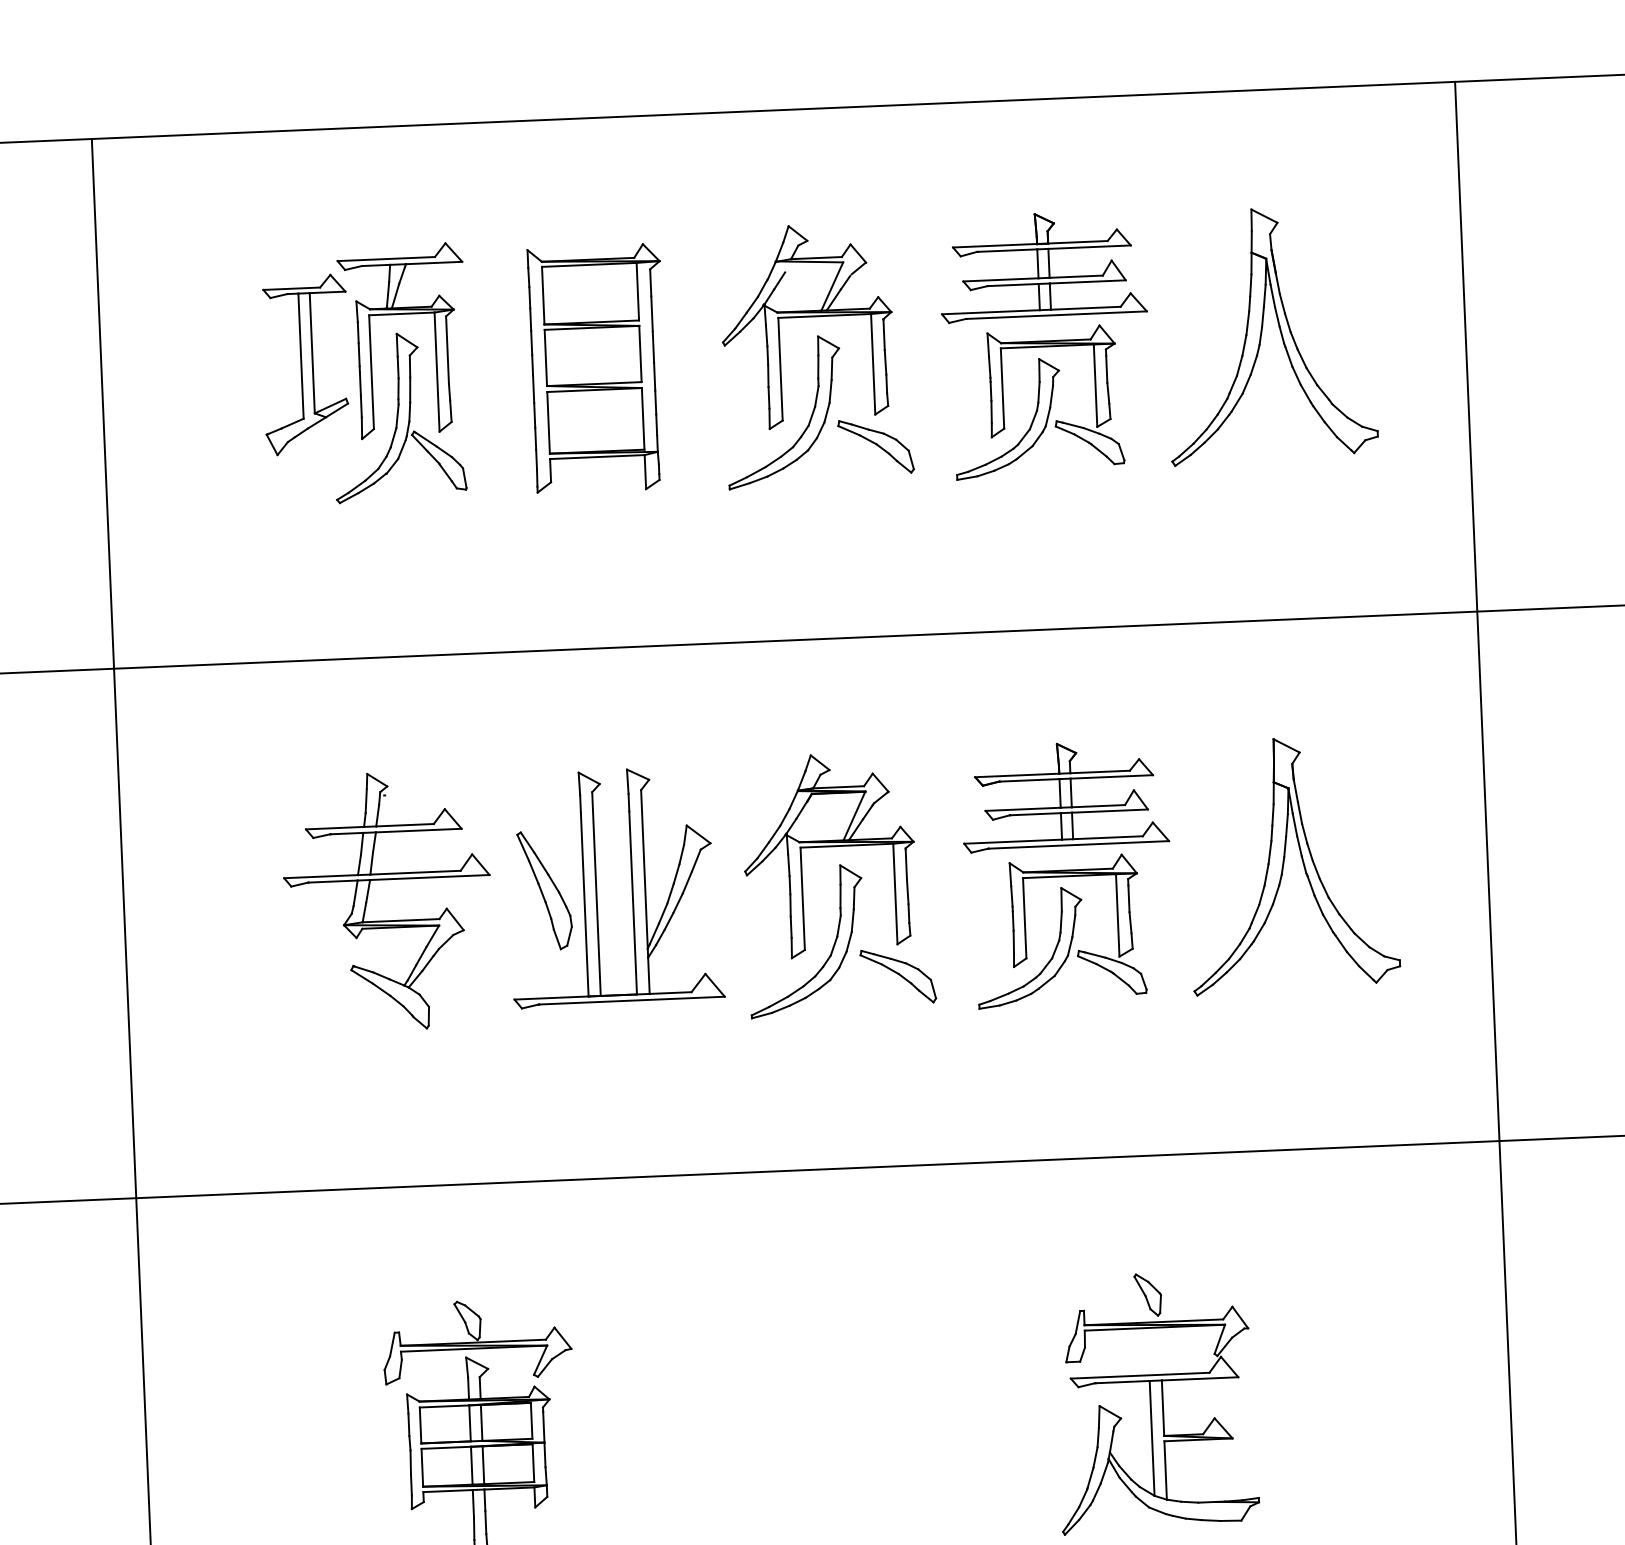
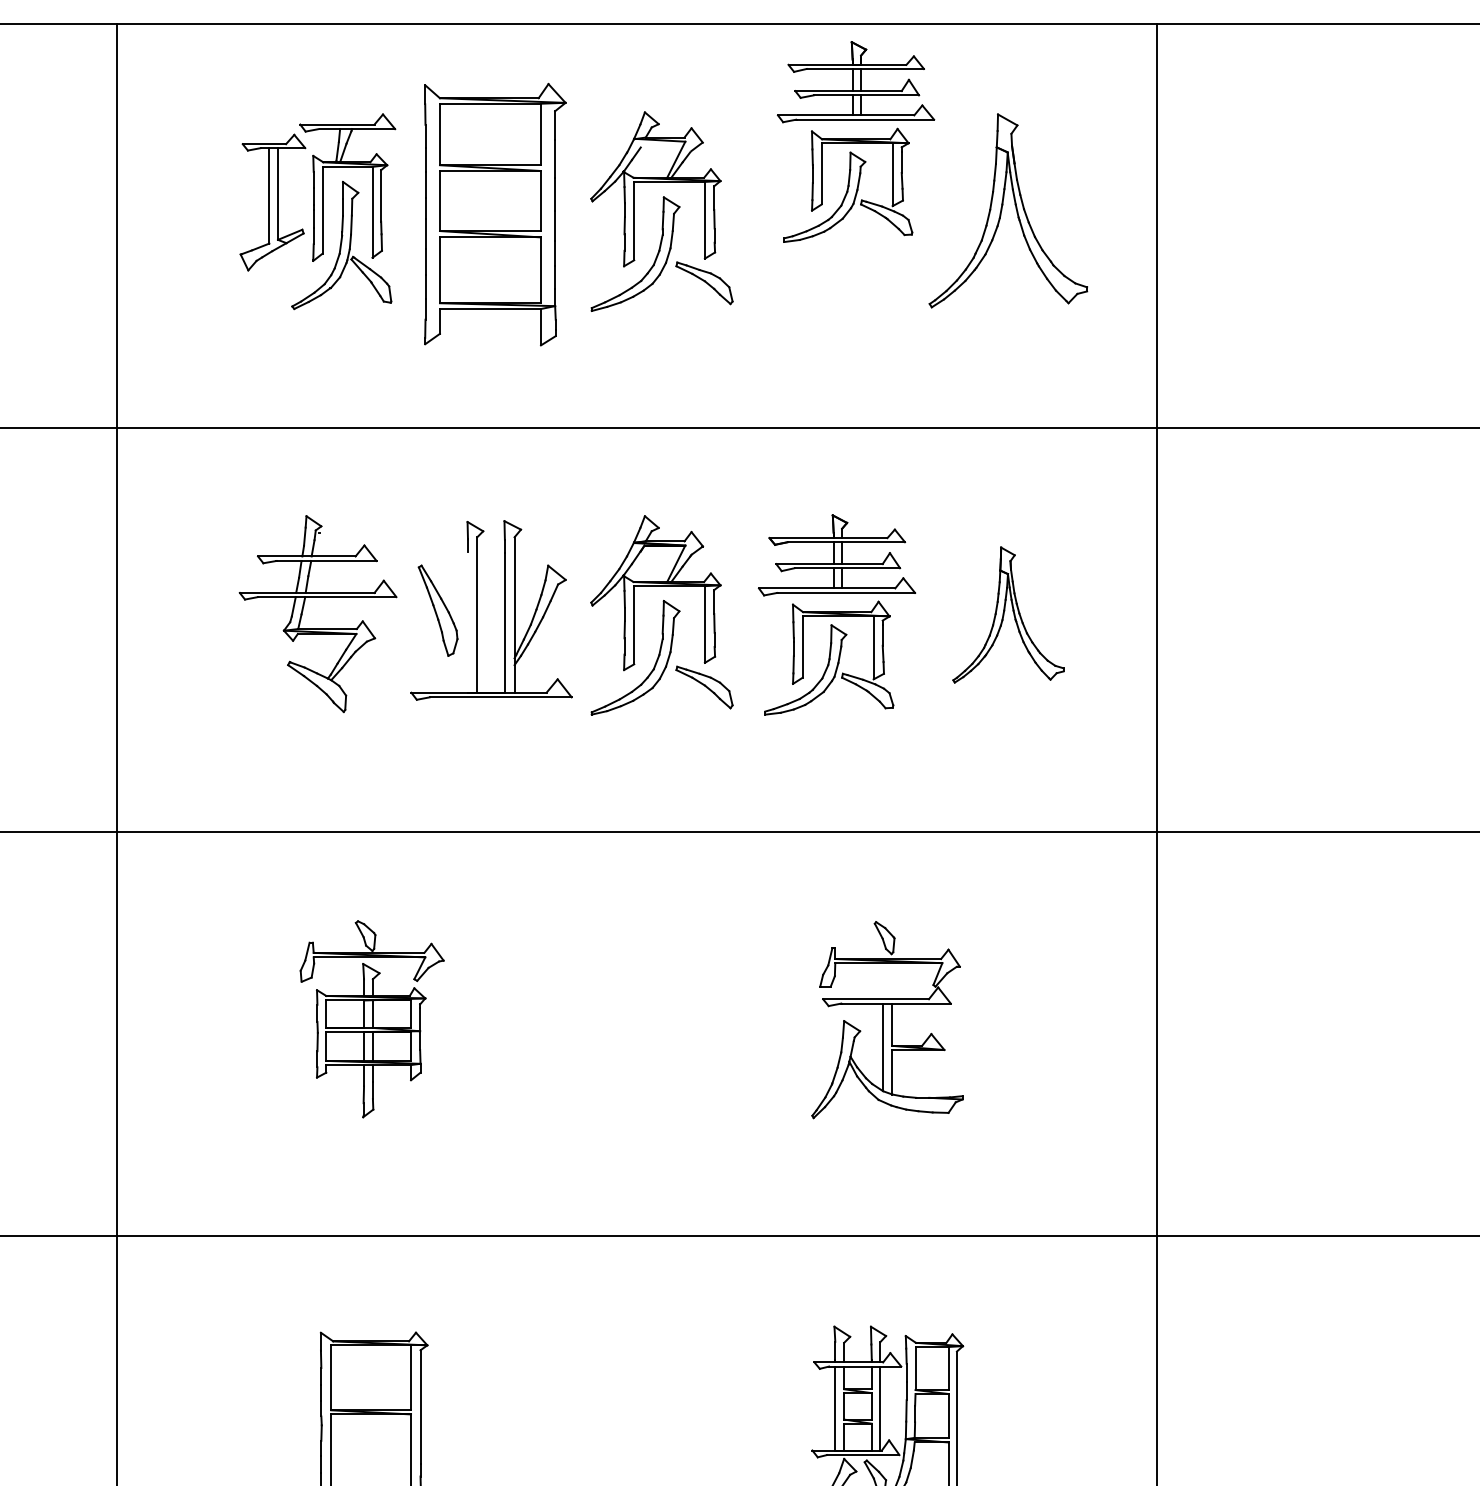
part: (1045, 344) -> (855, 141), moved
part: (598, 368) -> (495, 214), size x1.4
part: (1292, 864) -> (1008, 614), size x0.7
line: (584, 904) -> (467, 622), removed

